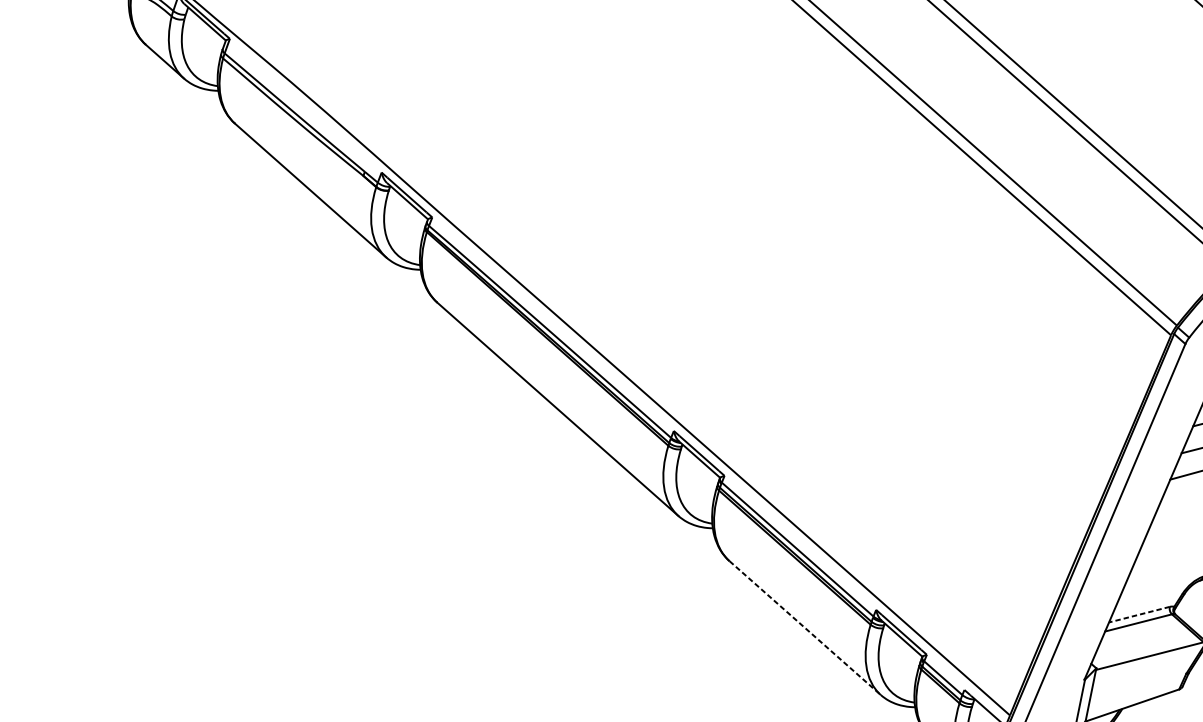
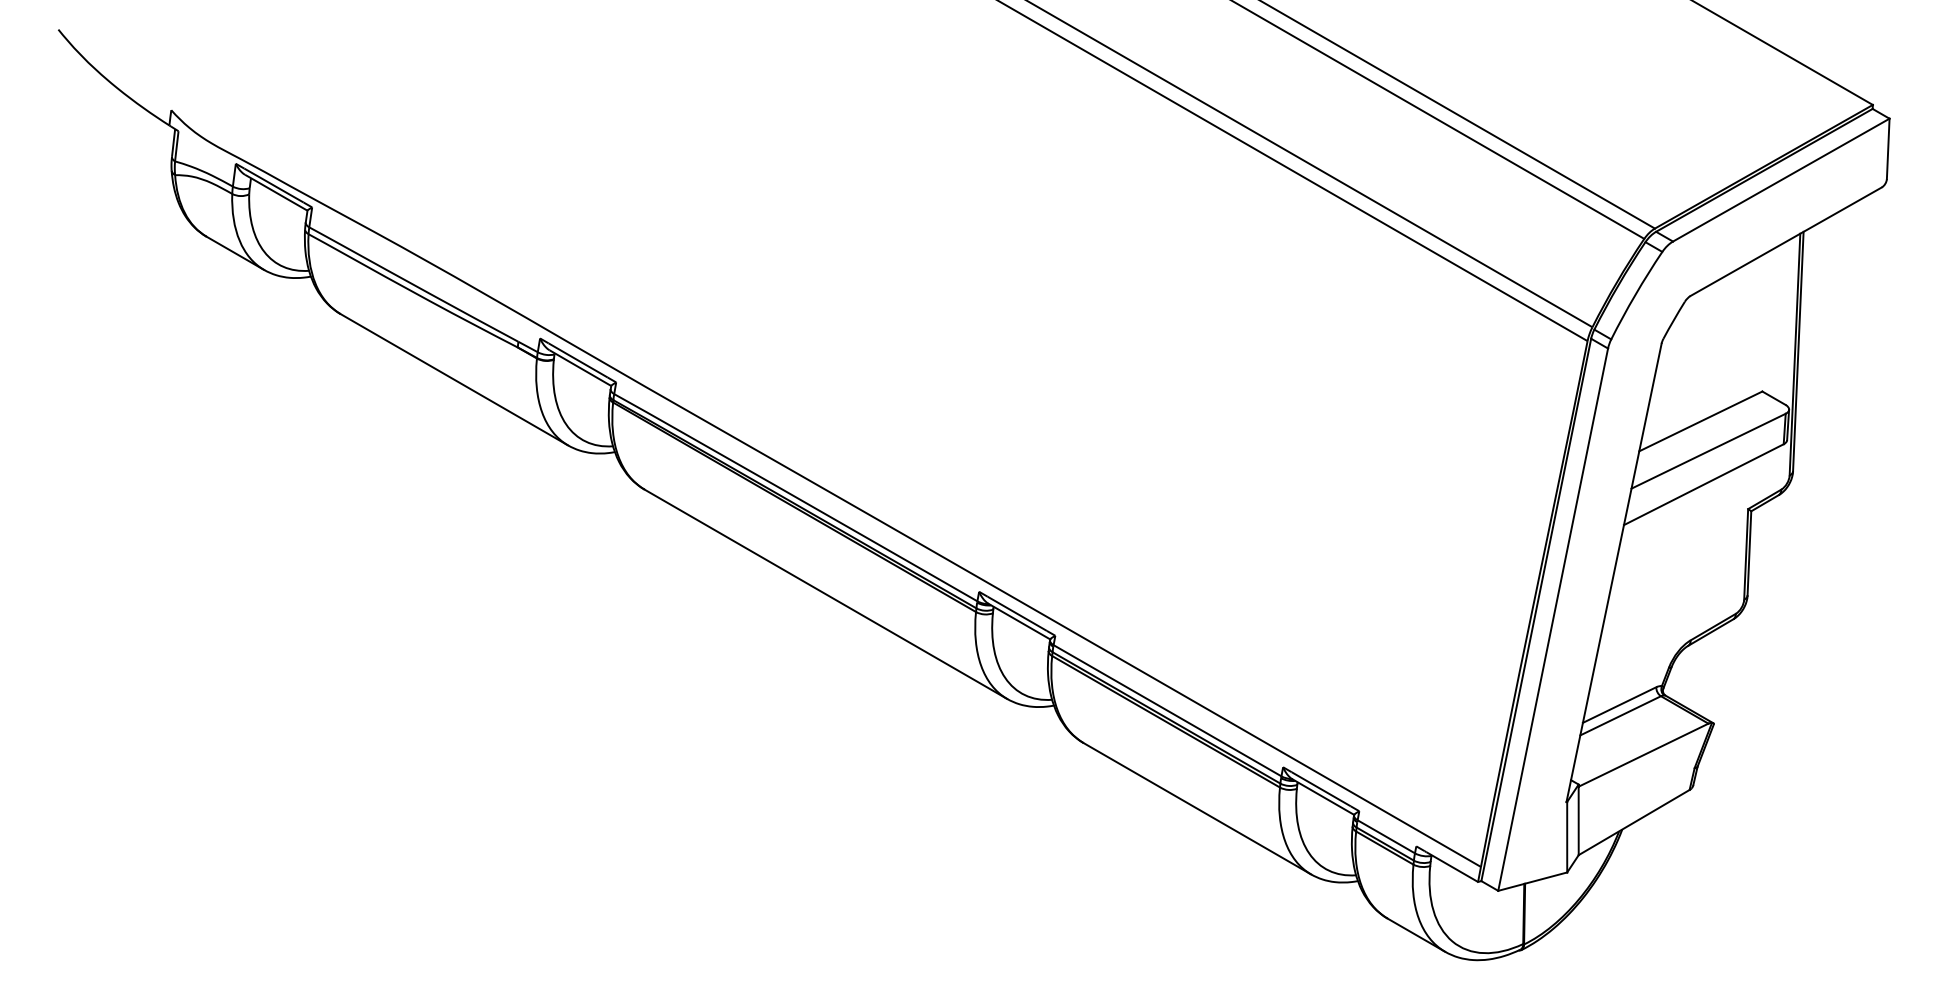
line: (1139, 614) -> (1619, 705), dashed -> solid
line: (805, 628) -> (1197, 809), dashed -> solid

